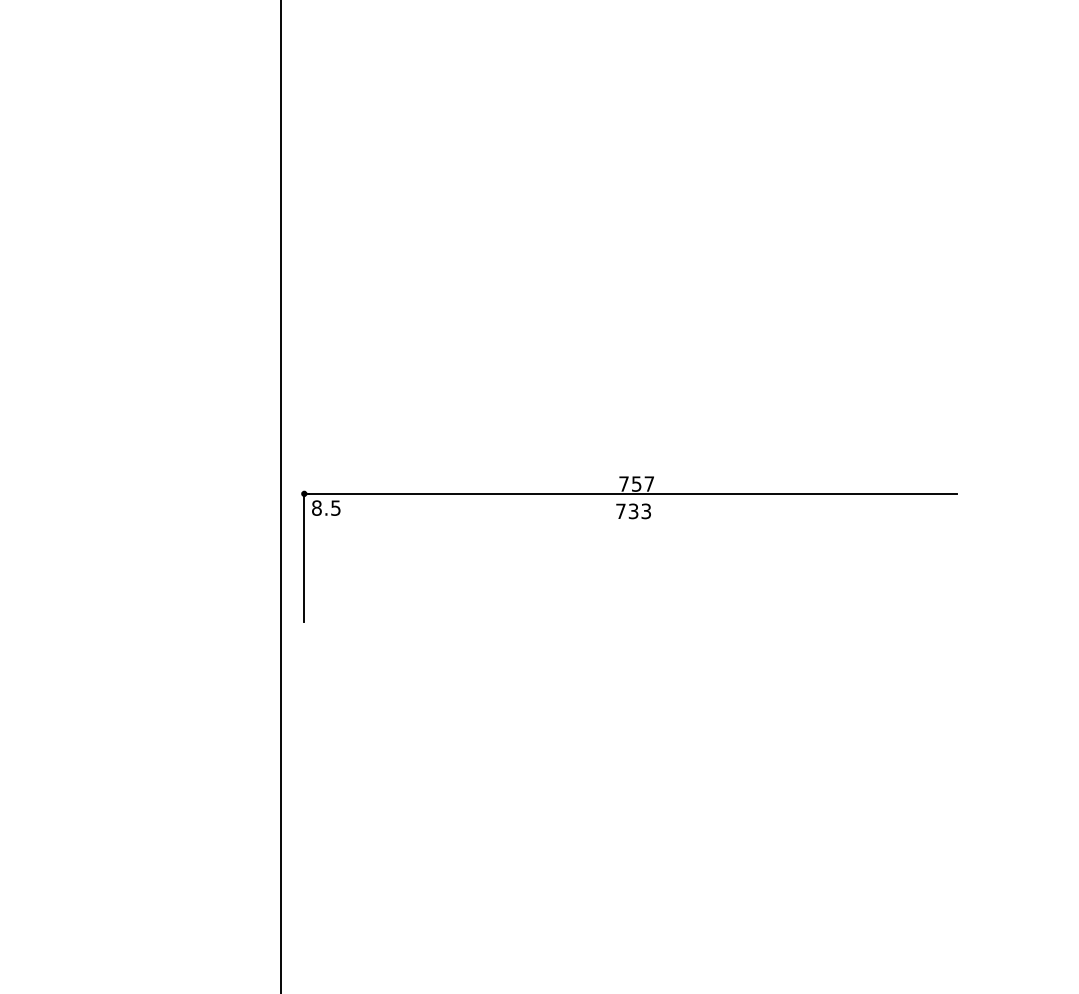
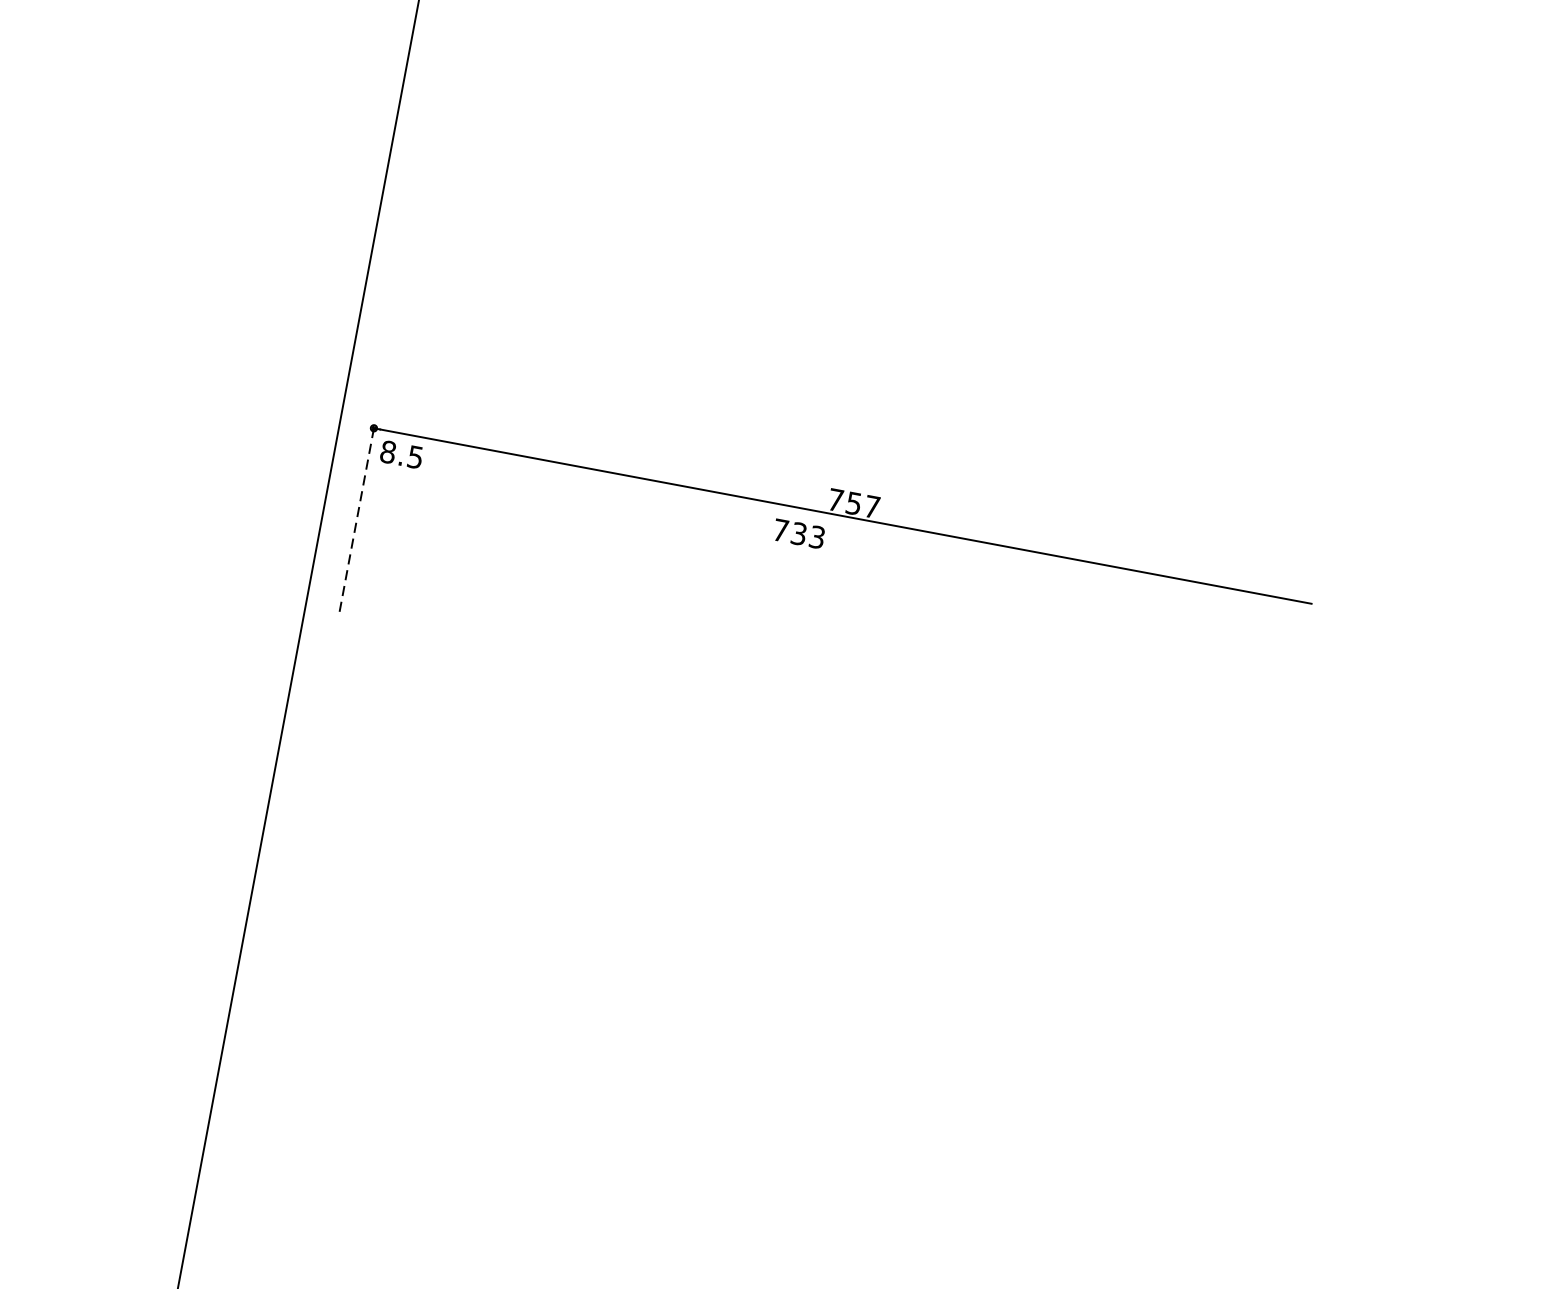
text: (633, 511) -> (798, 534), moved
line: (304, 556) -> (357, 518), solid -> dashed

